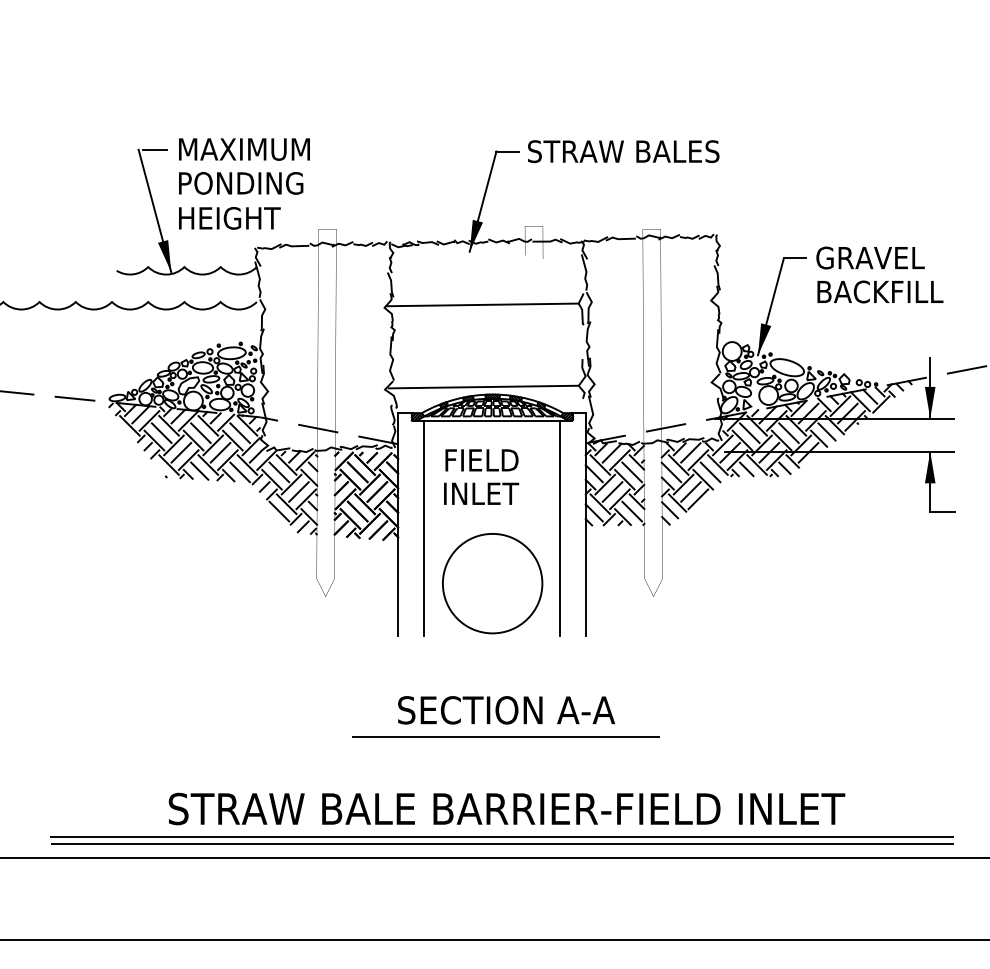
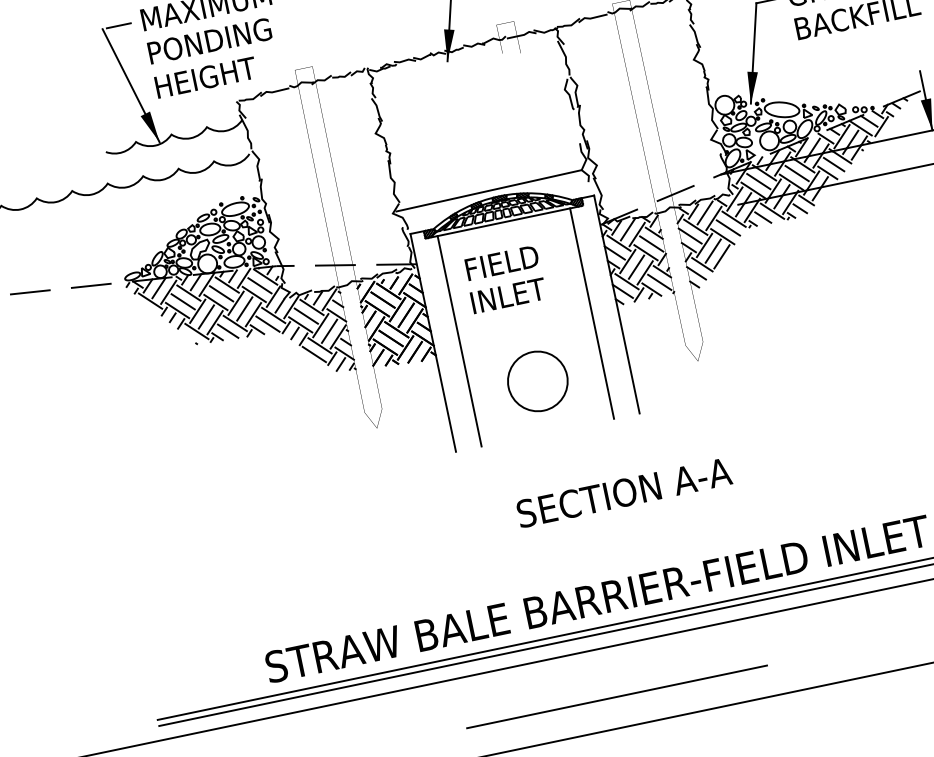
line: (482, 304) -> (470, 110), removed
circle: (492, 583) -> (537, 381), size x0.6
text: (506, 710) -> (624, 492), moved
line: (505, 736) -> (616, 696), moved

